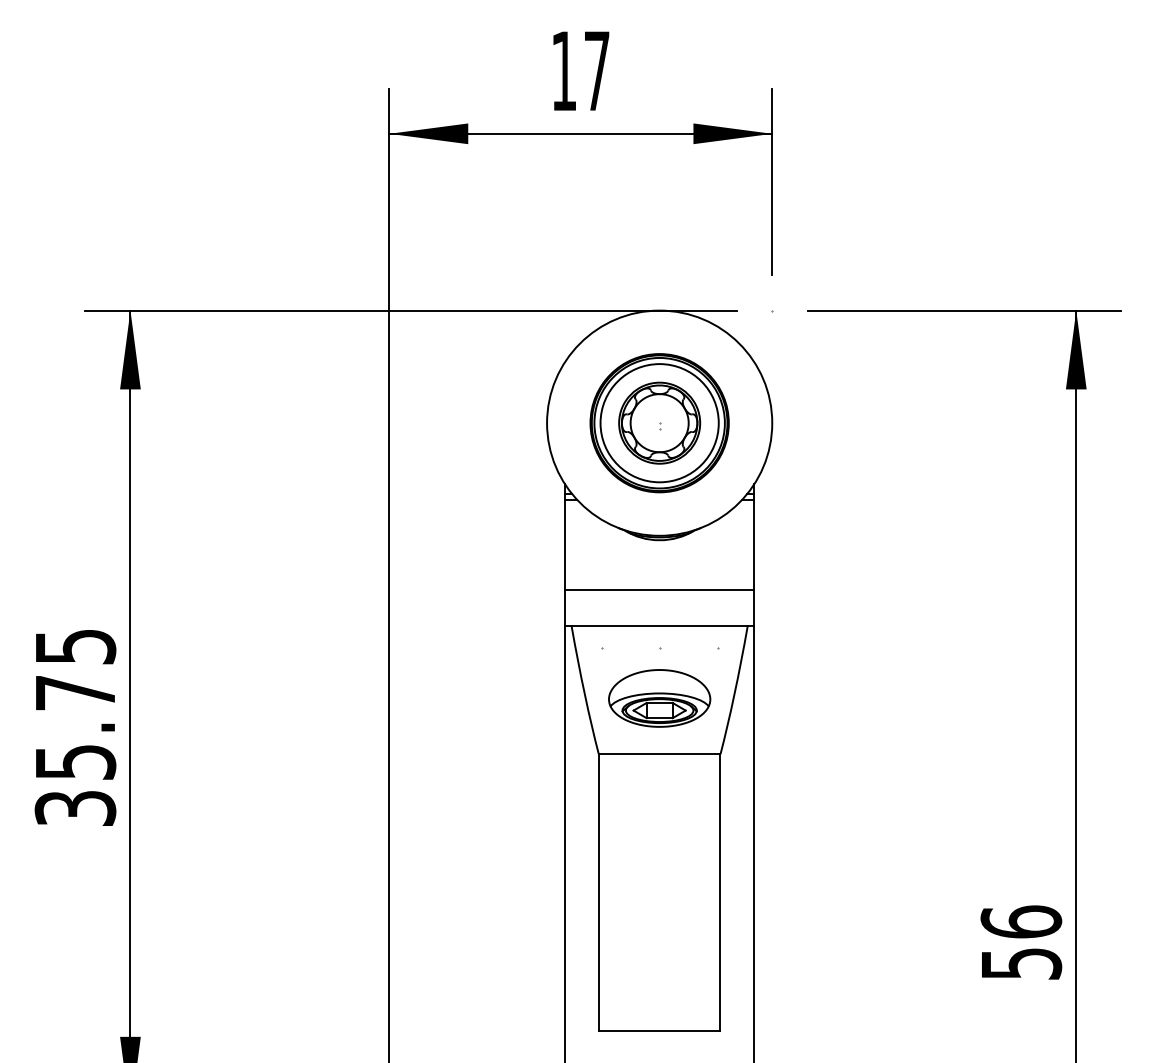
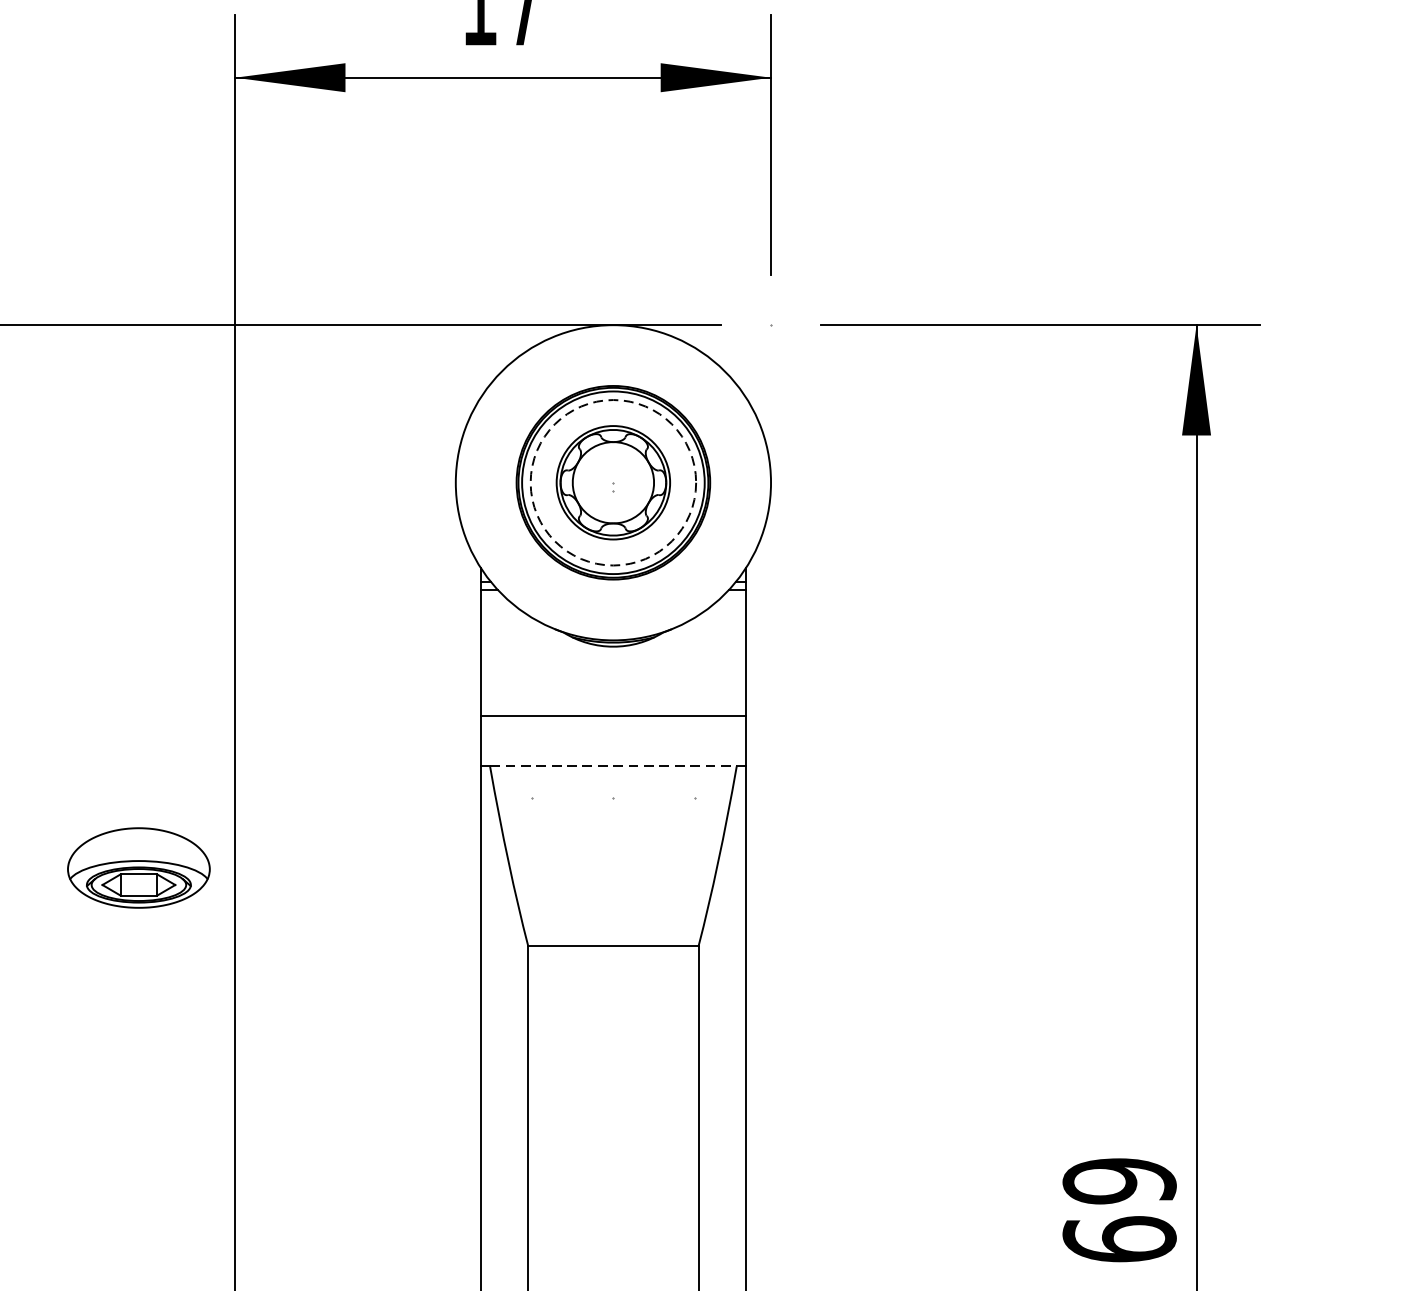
circle: (659, 423) -> (613, 483), solid -> dashed
line: (660, 625) -> (614, 765), solid -> dashed
part: (659, 698) -> (138, 868), moved
text: (1021, 942) -> (1119, 1209), 56 -> 69

